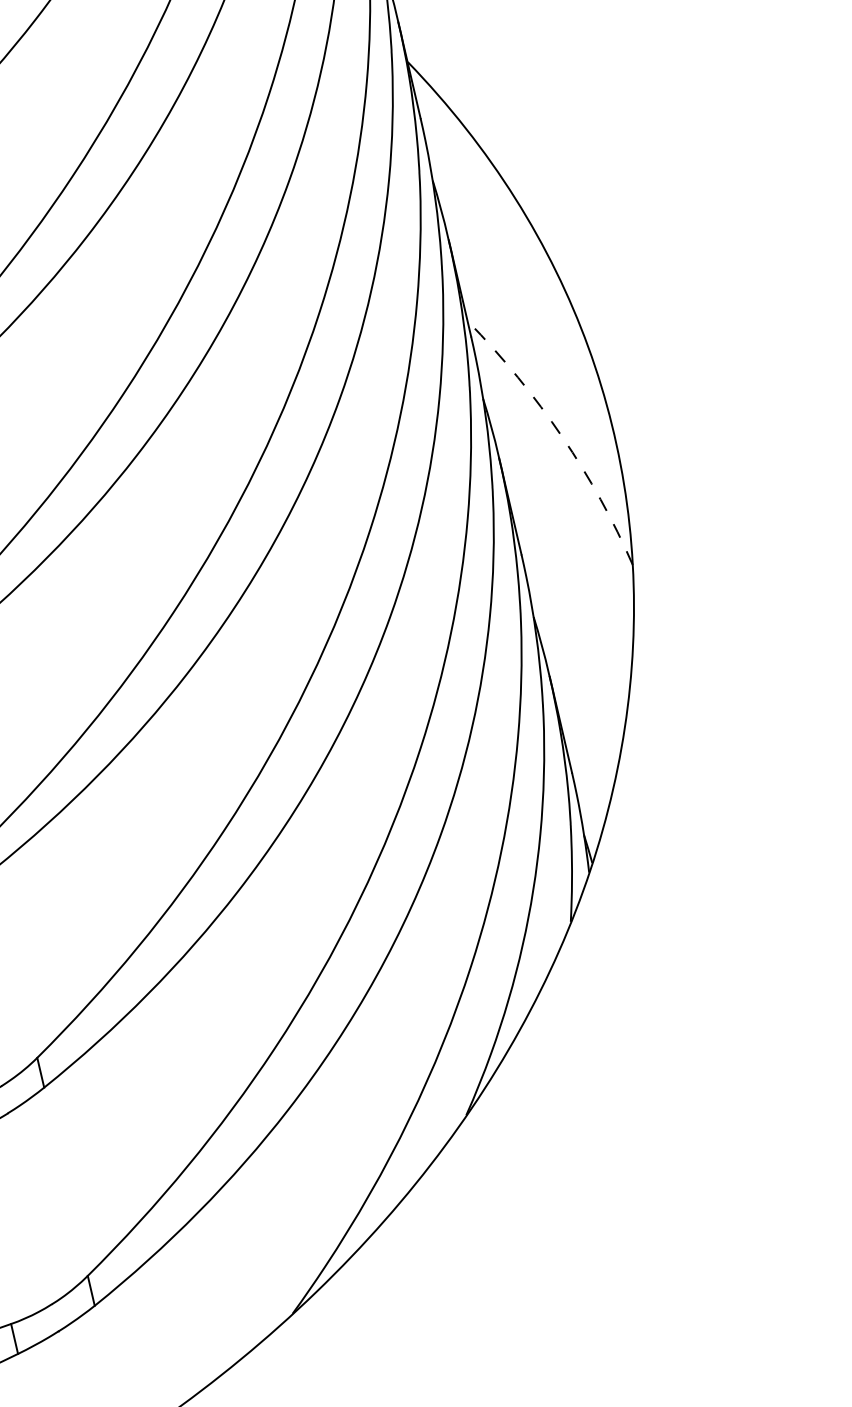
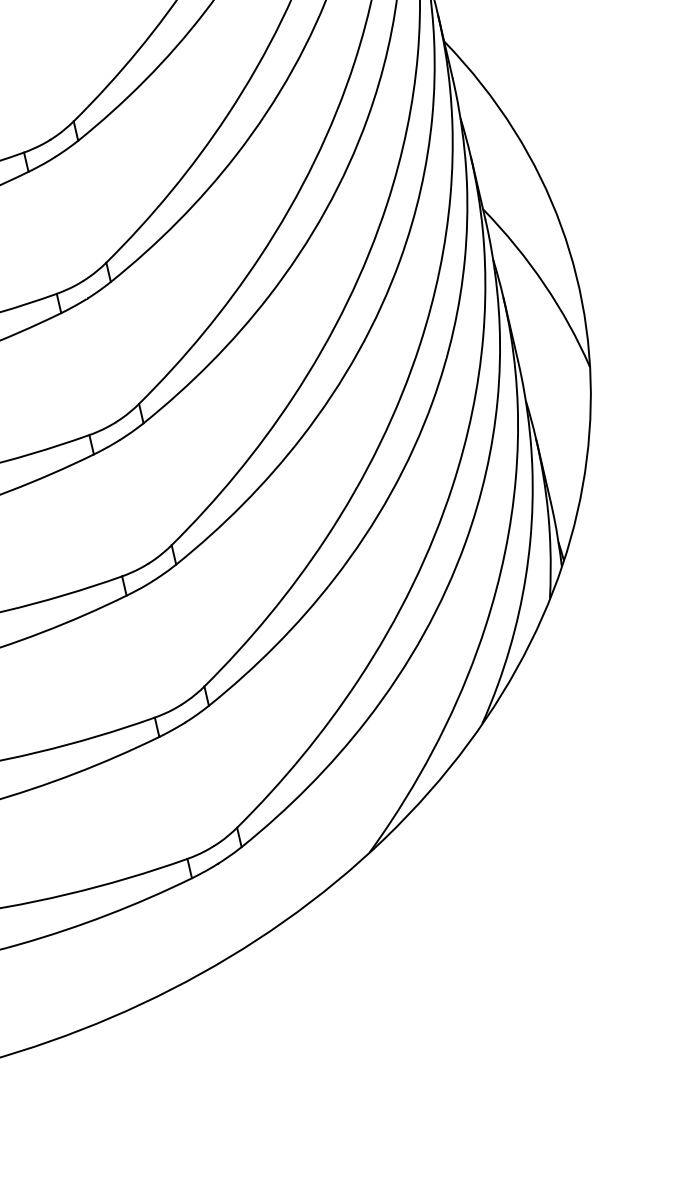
arc: (559, 433) -> (542, 282), dashed -> solid

